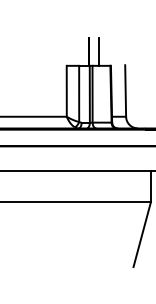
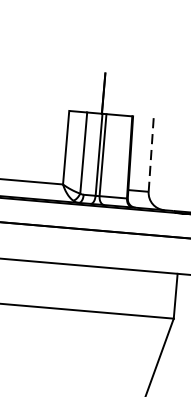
line: (98, 51) -> (116, 94), removed
line: (125, 91) -> (150, 155), solid -> dashed

